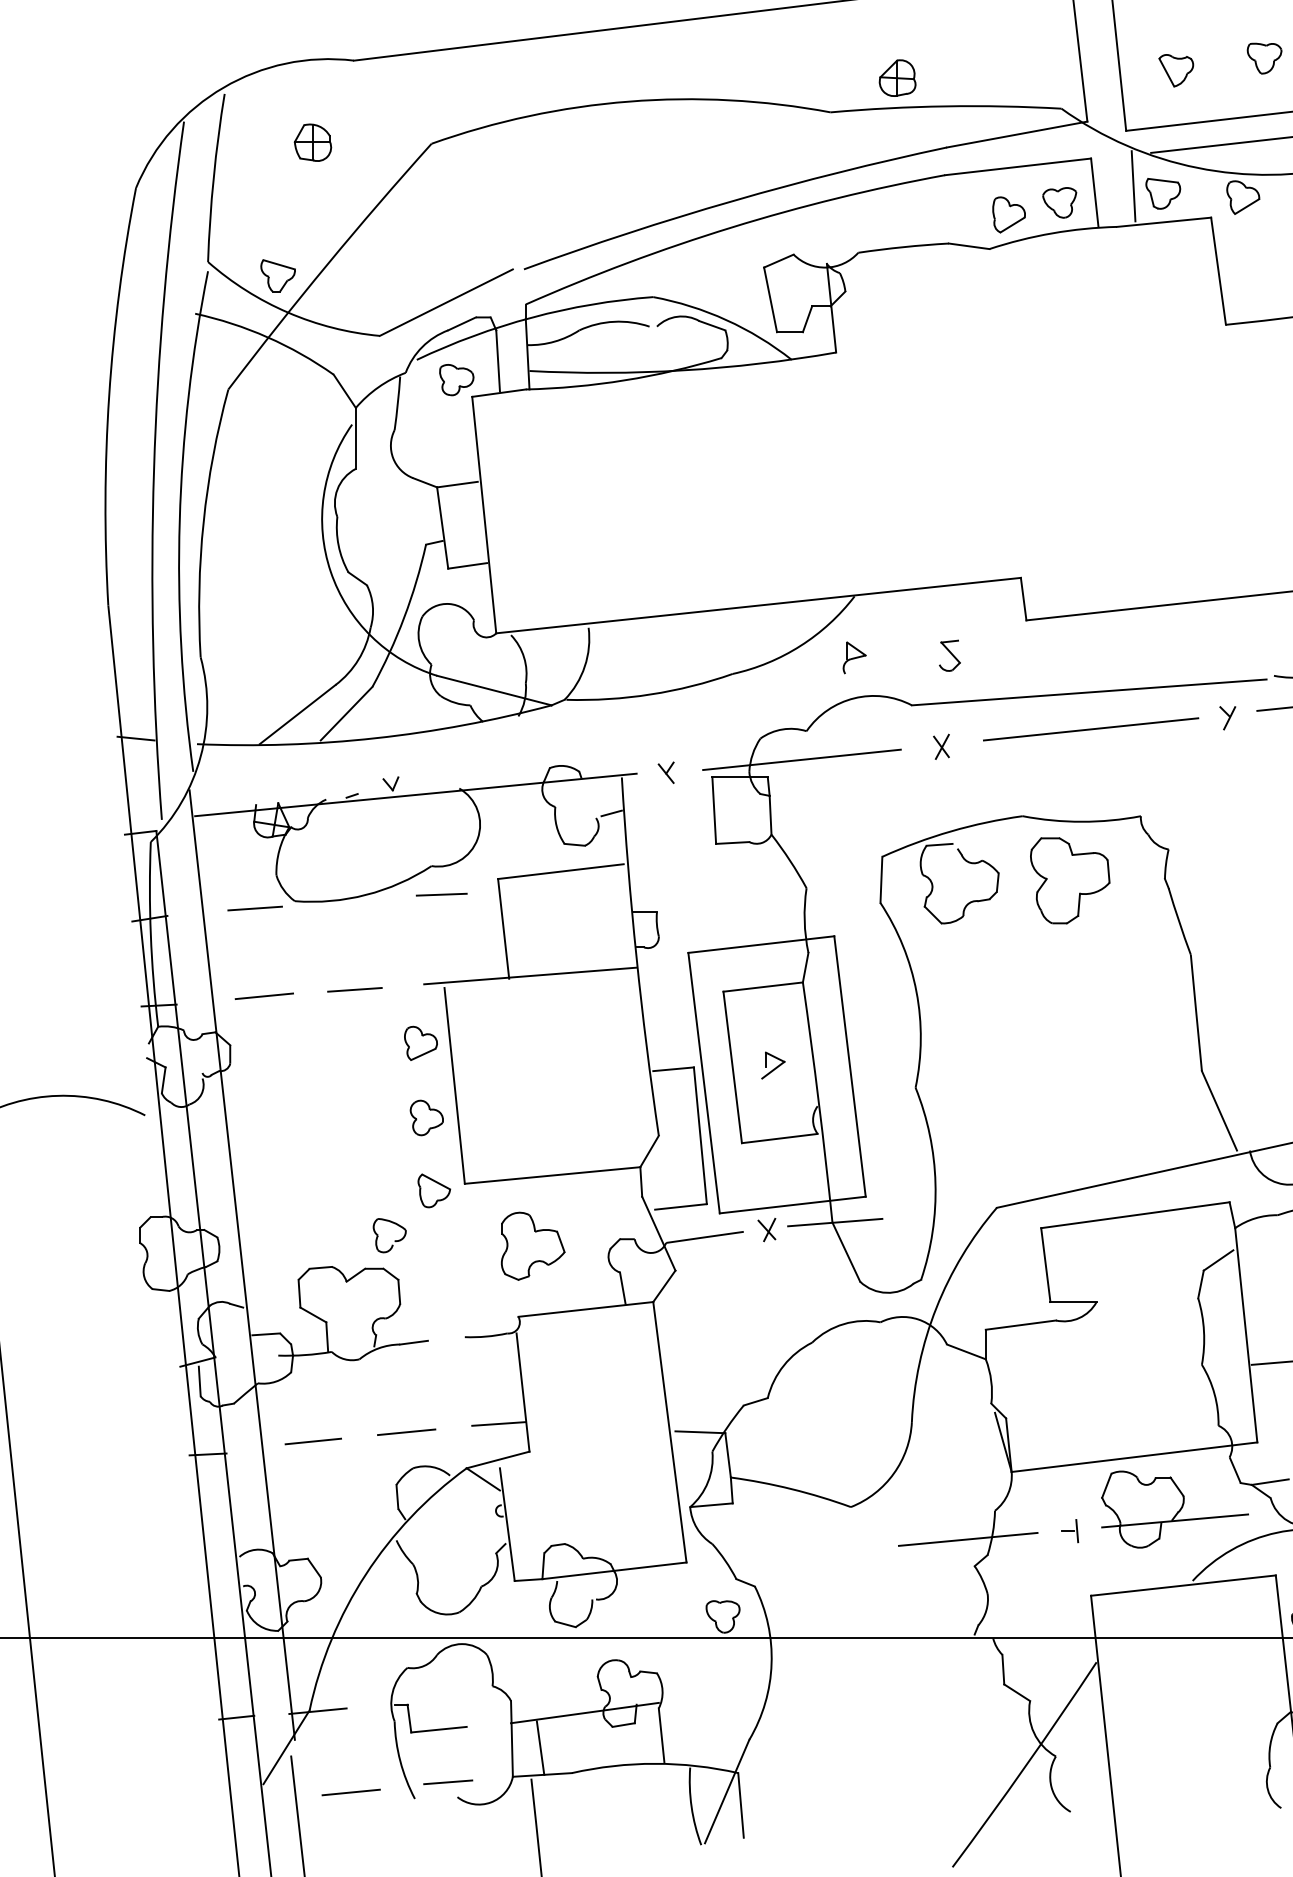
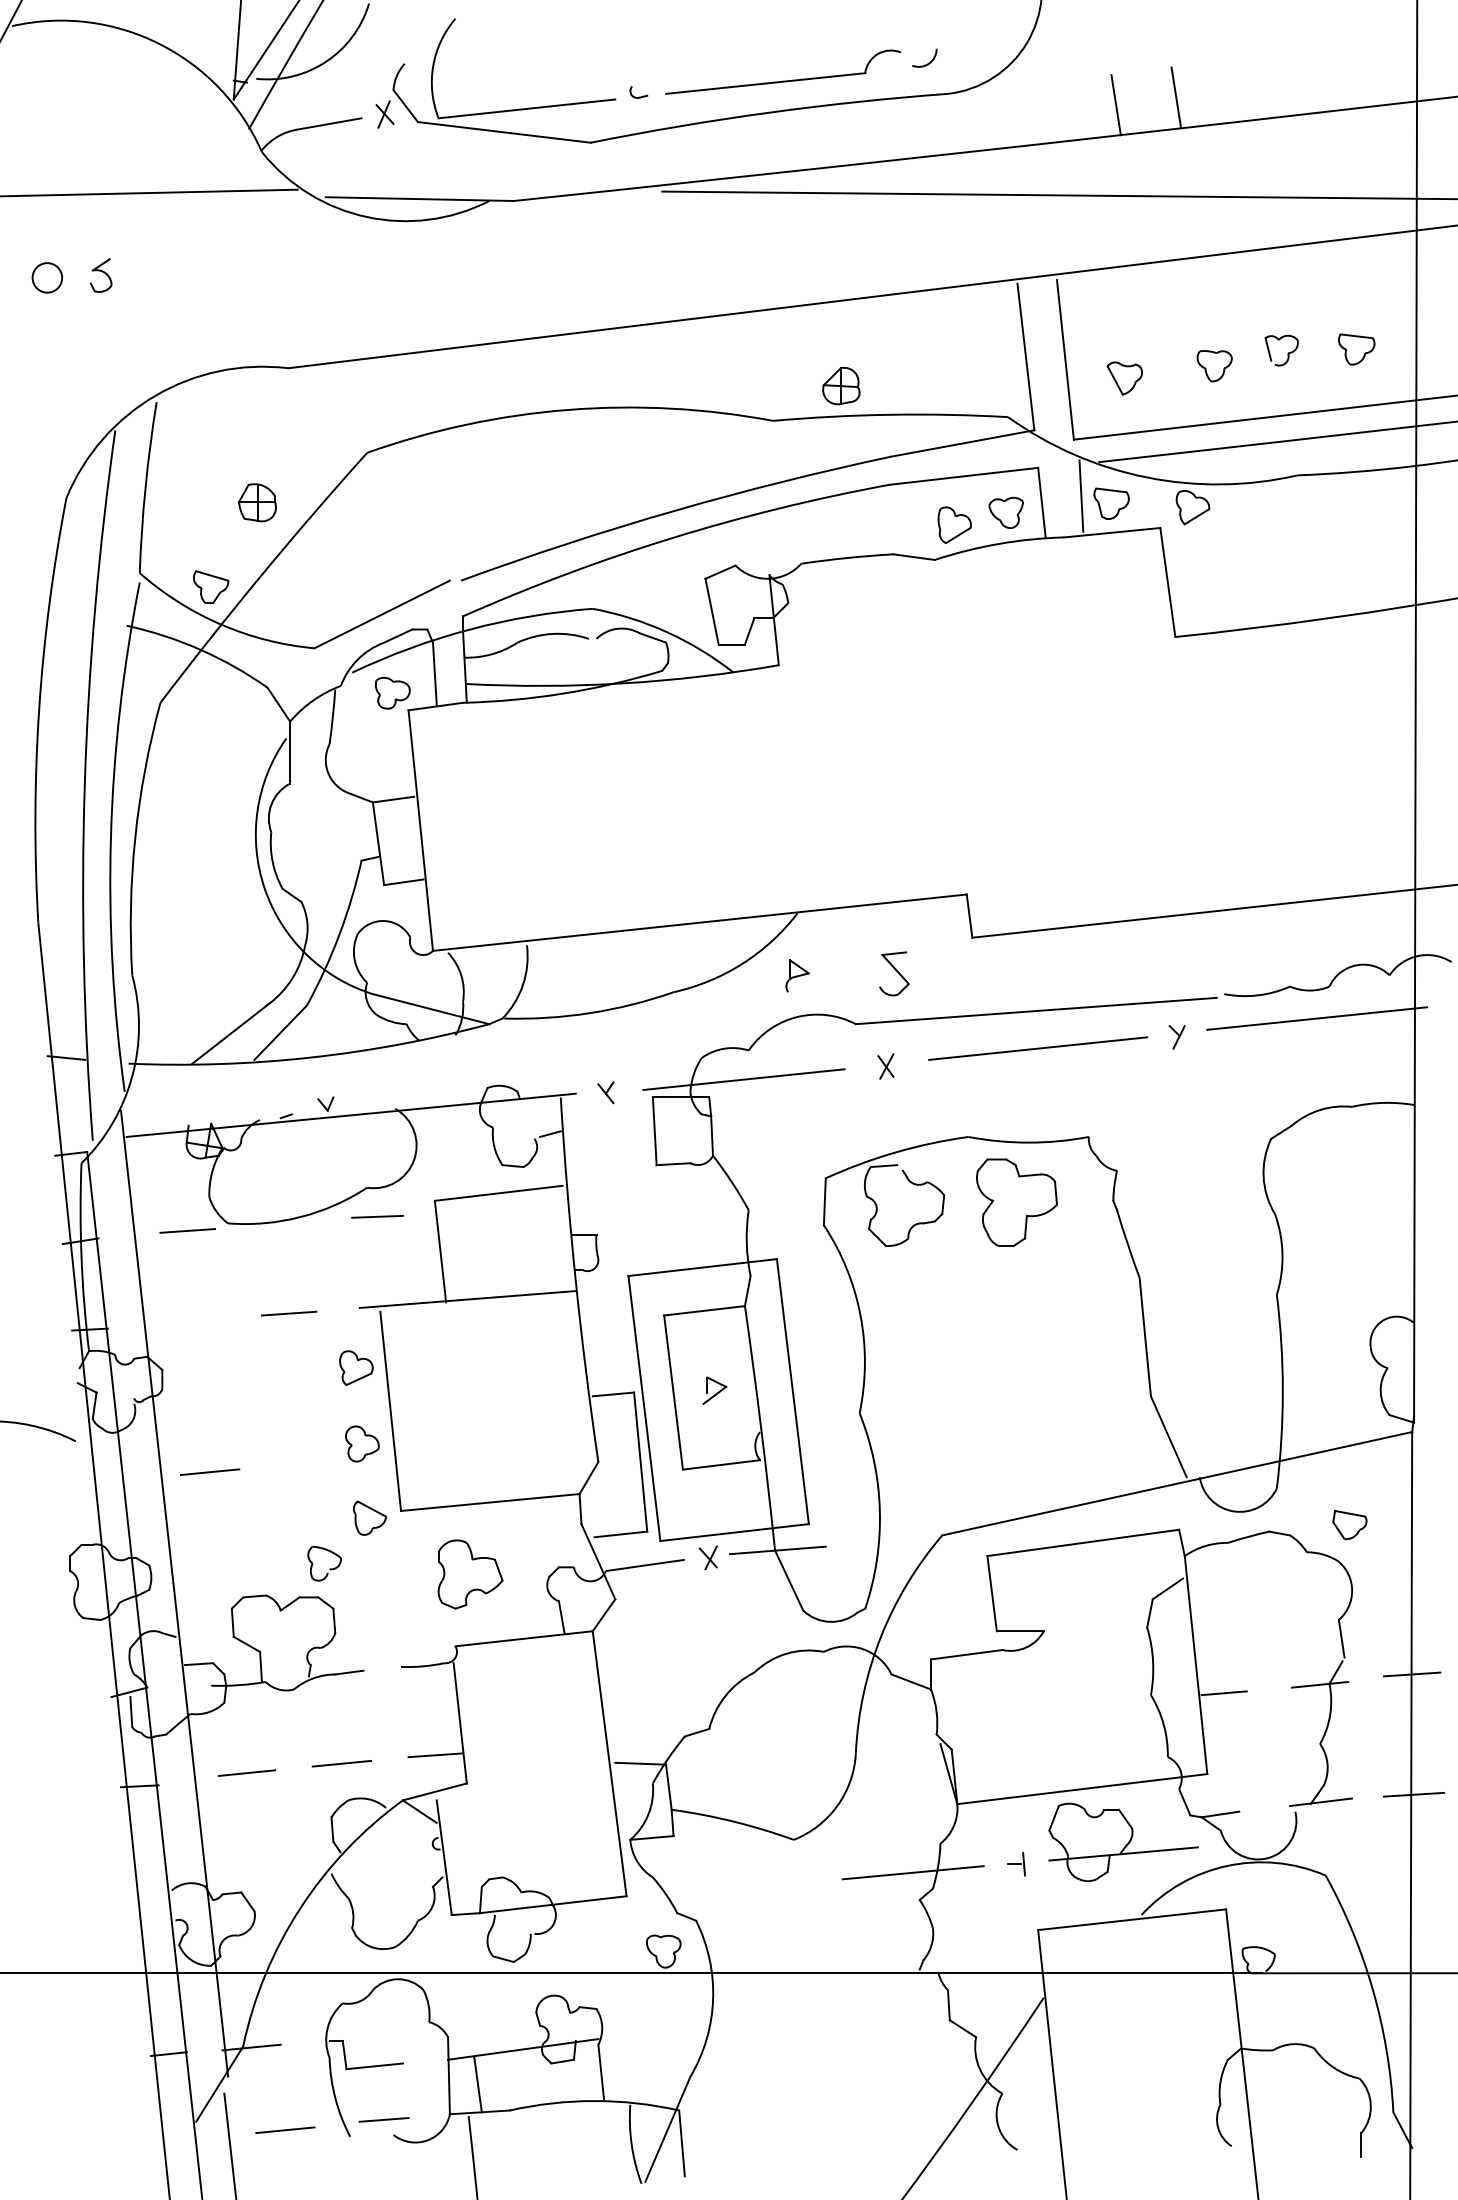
part: (312, 142) -> (257, 502), moved
part: (949, 655) -> (894, 973), size x1.4
line: (264, 995) -> (210, 1471), moved

